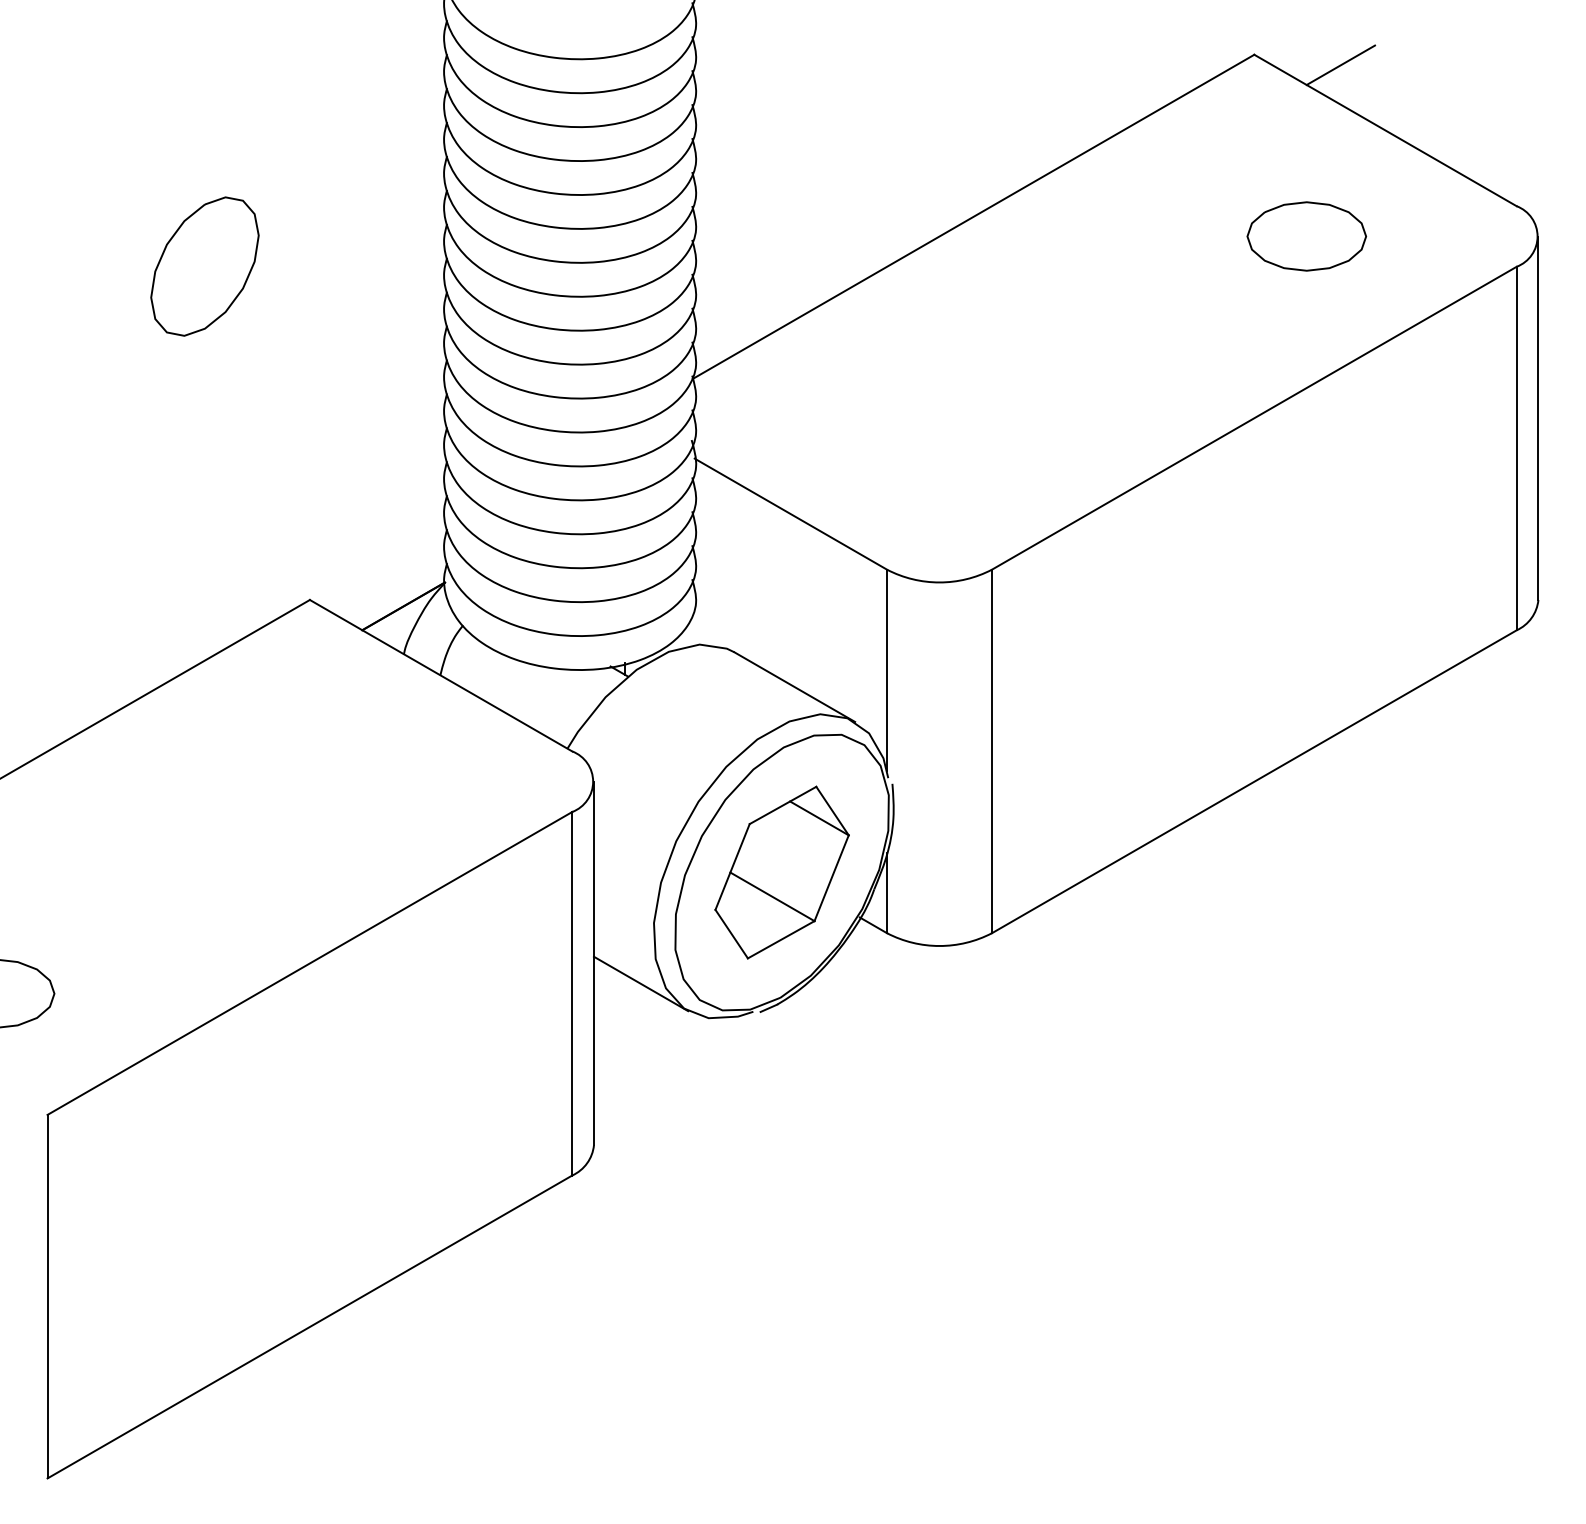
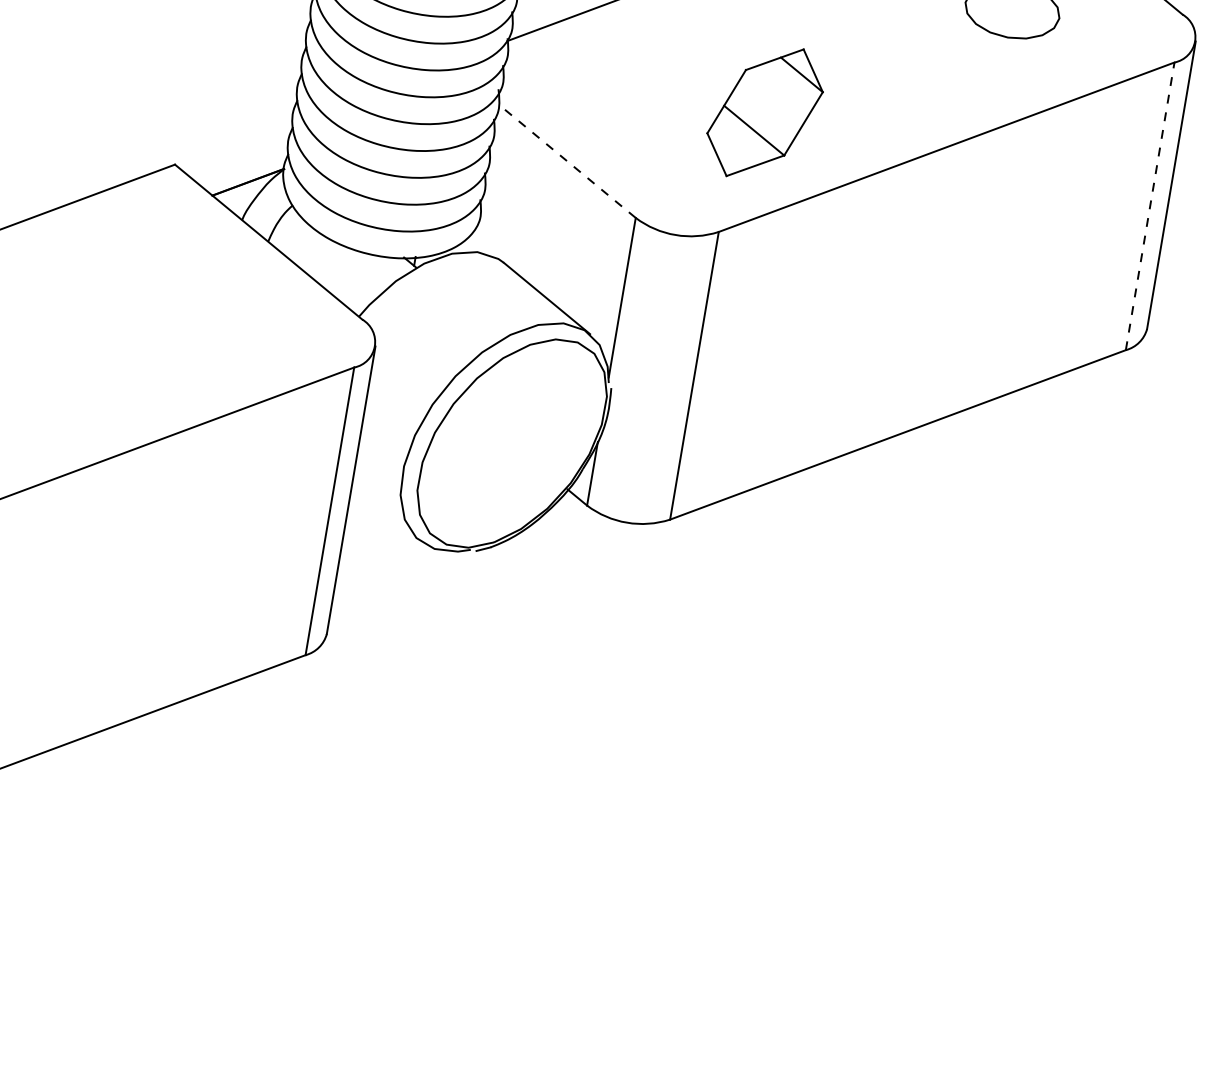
line: (1516, 448) -> (1150, 206), solid -> dashed
line: (790, 513) -> (566, 160), solid -> dashed
part: (781, 872) -> (764, 112), moved
line: (640, 983) -> (385, 512), removed

